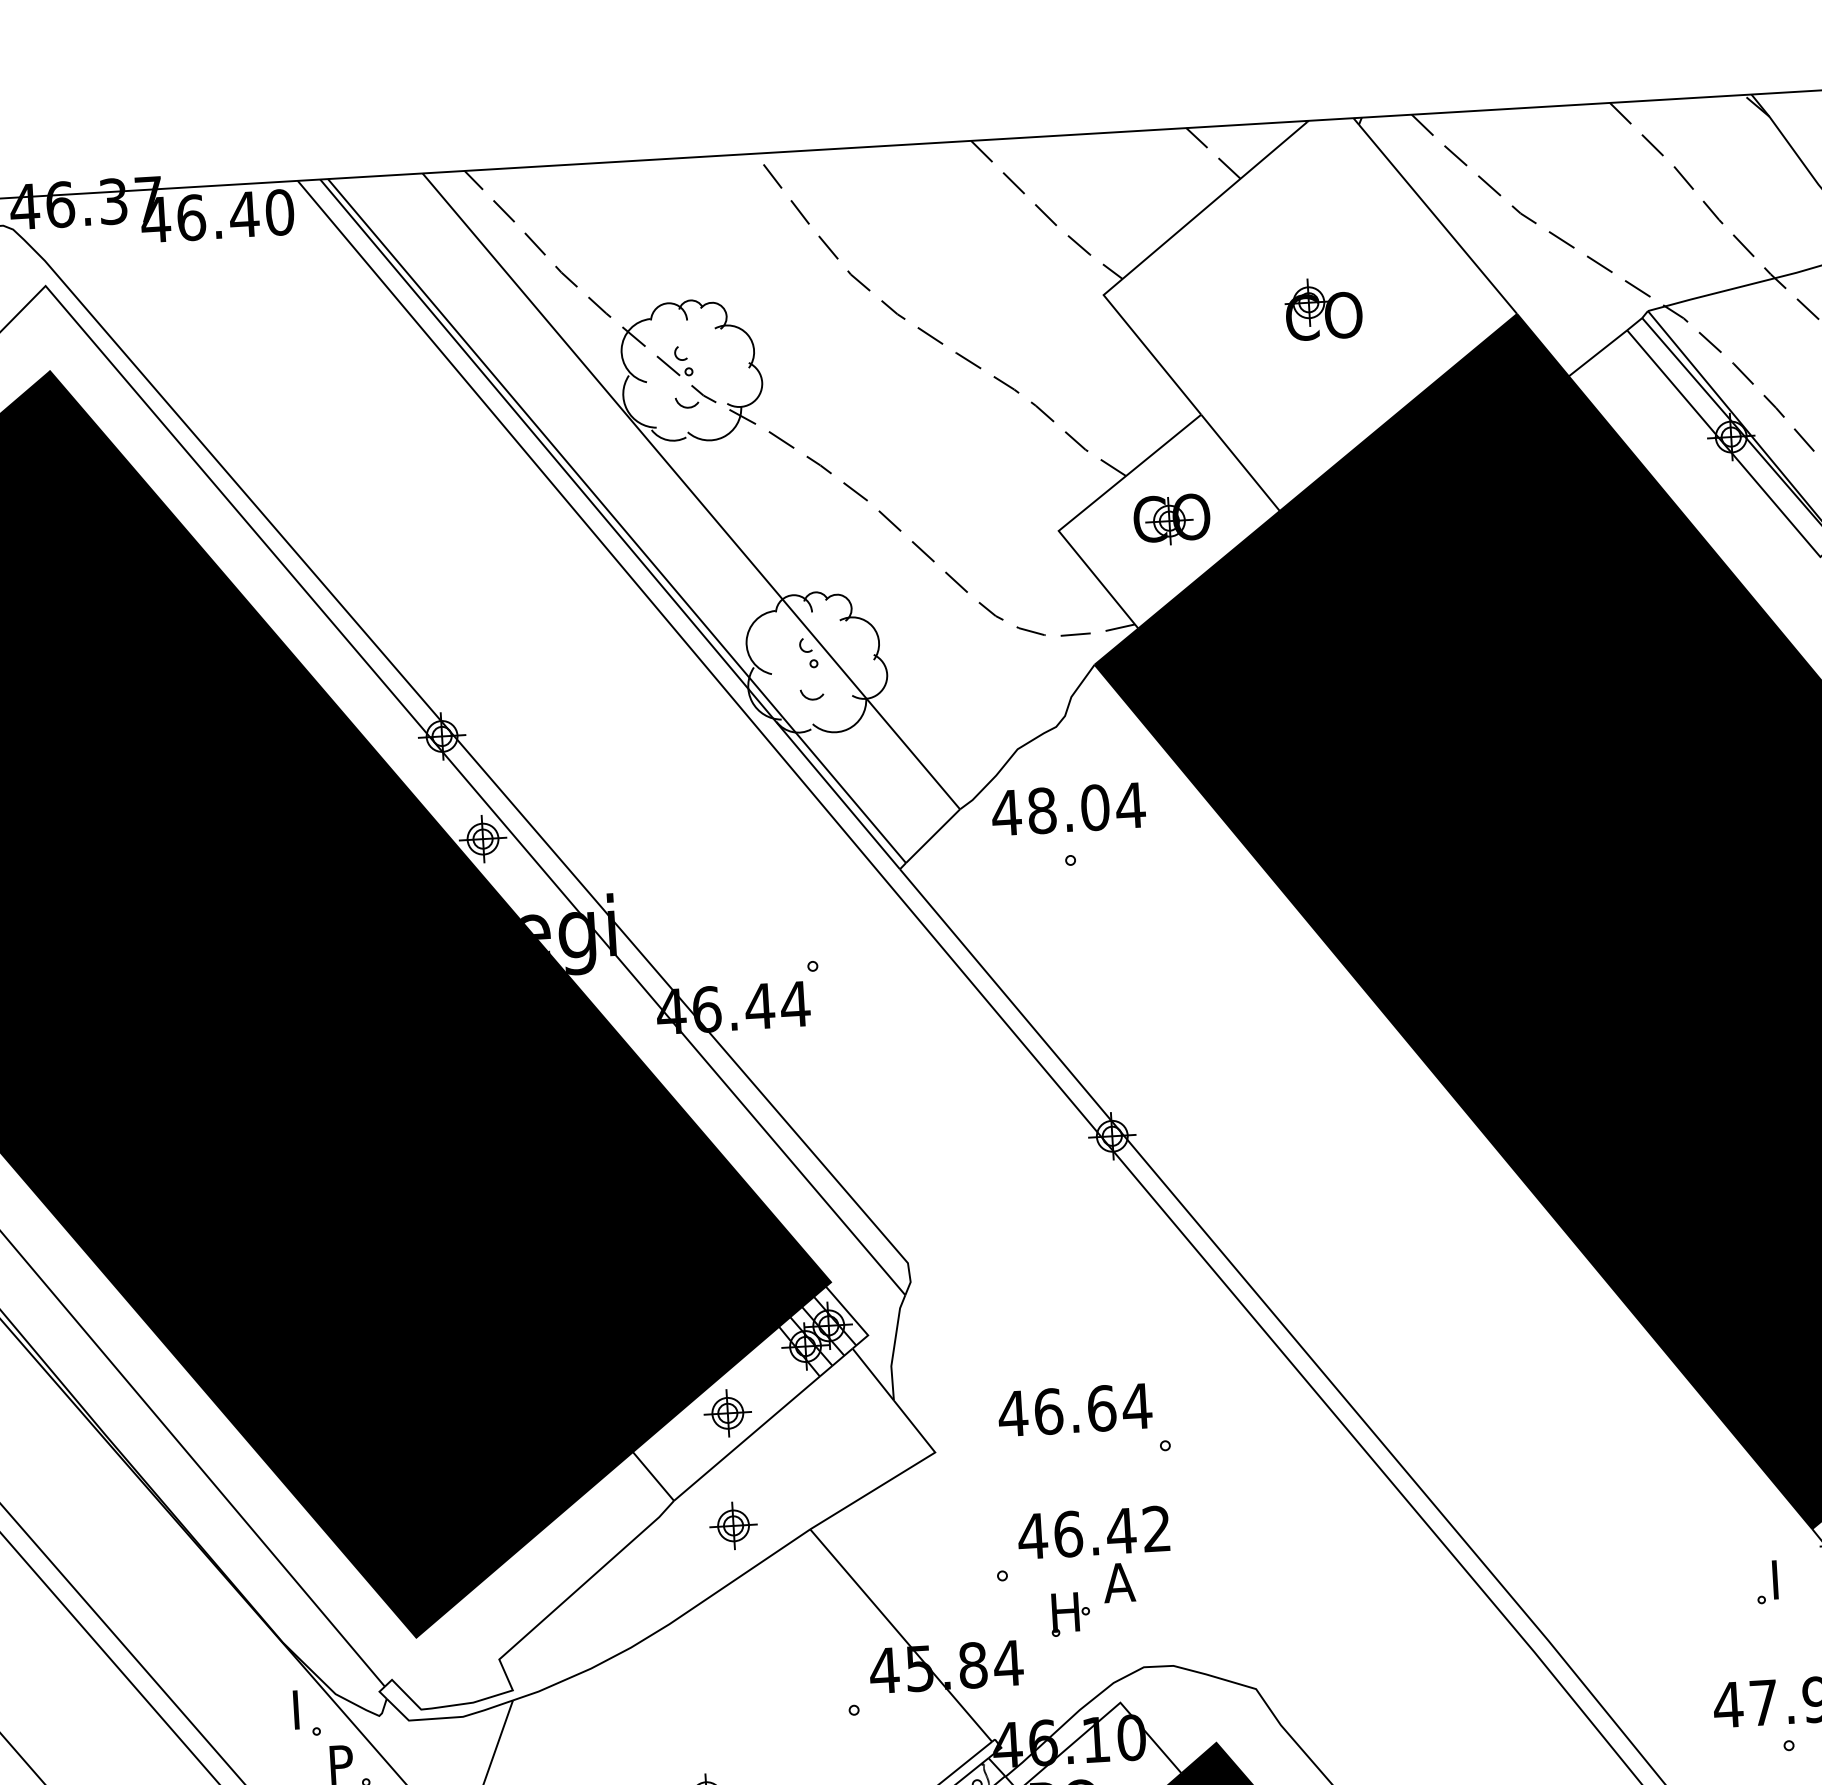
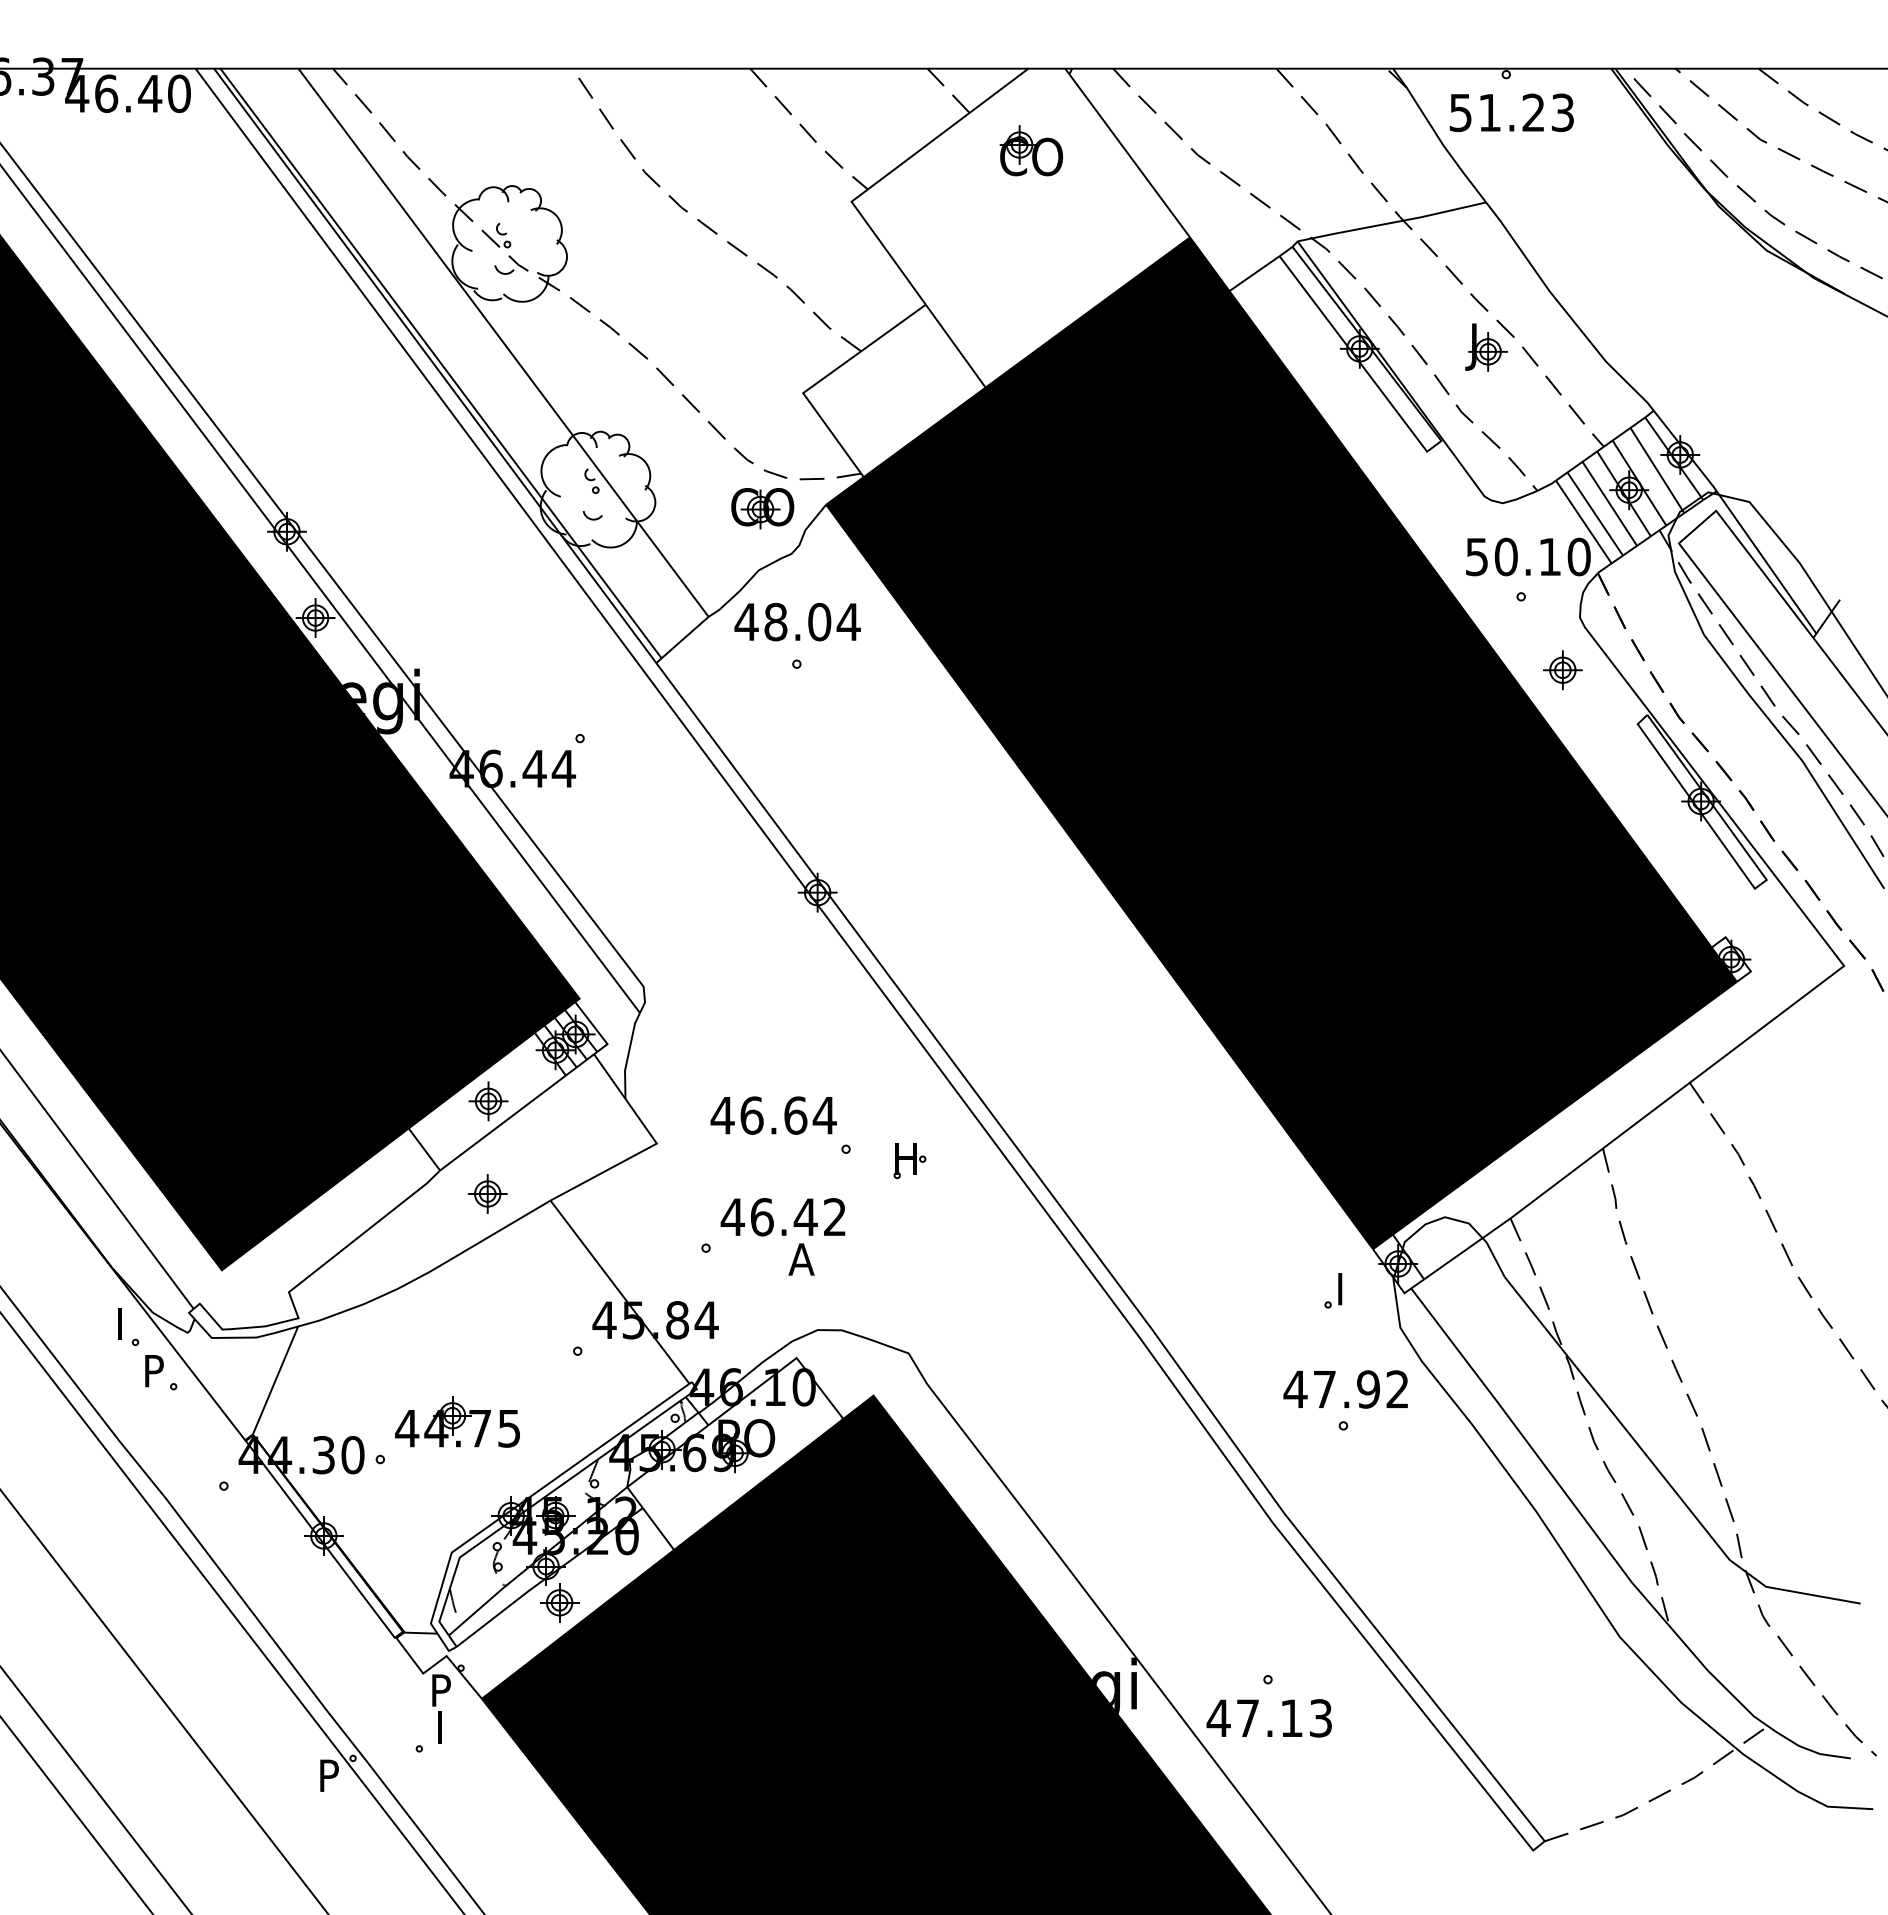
part: (1323, 308) -> (1031, 150), moved
part: (1171, 519) -> (762, 508), moved
part: (1069, 1614) -> (909, 1161), moved

